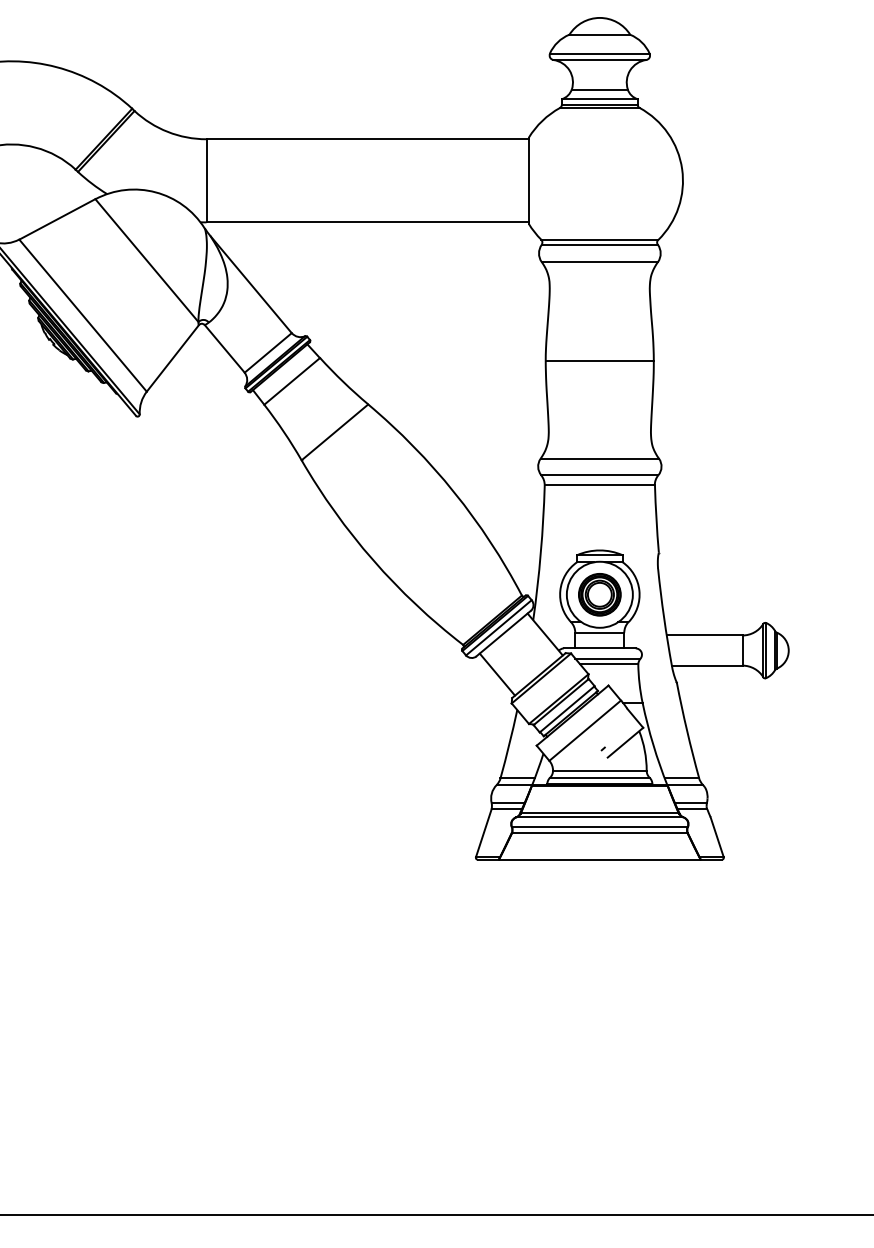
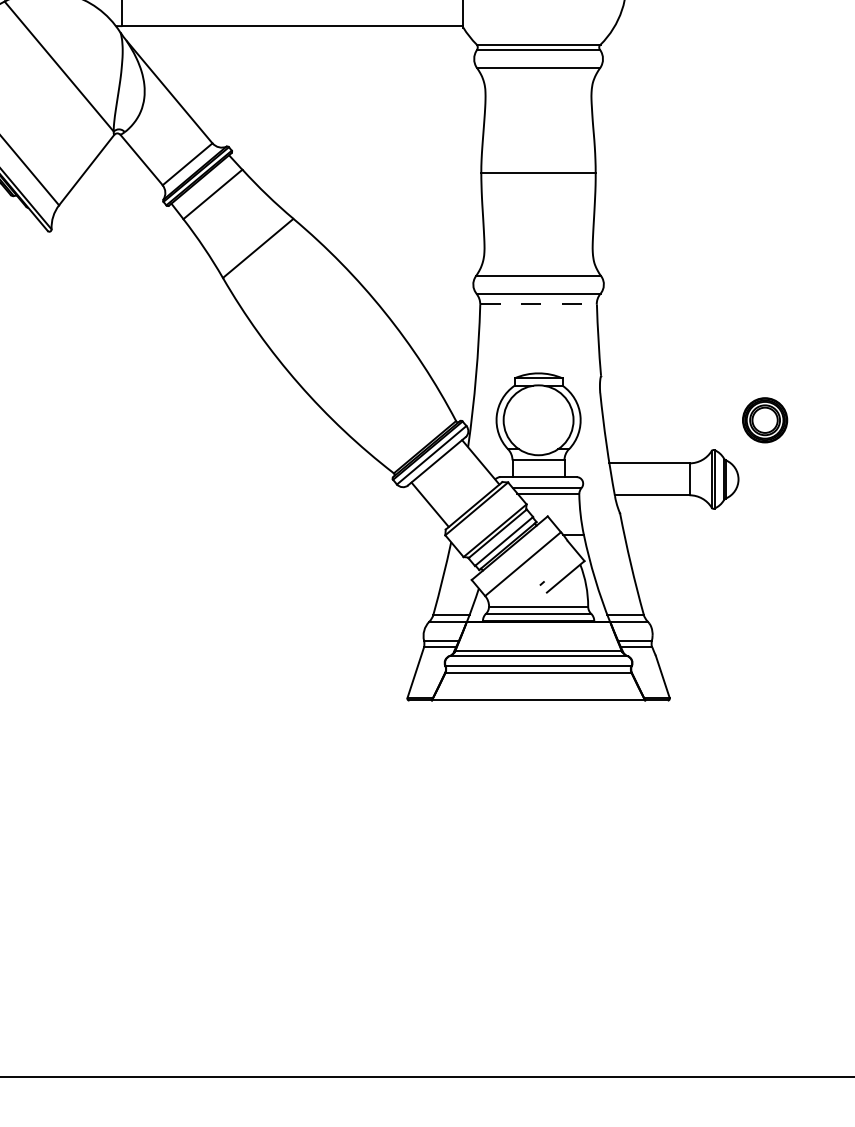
line: (600, 485) -> (539, 304), solid -> dashed
part: (599, 594) -> (764, 419), moved

